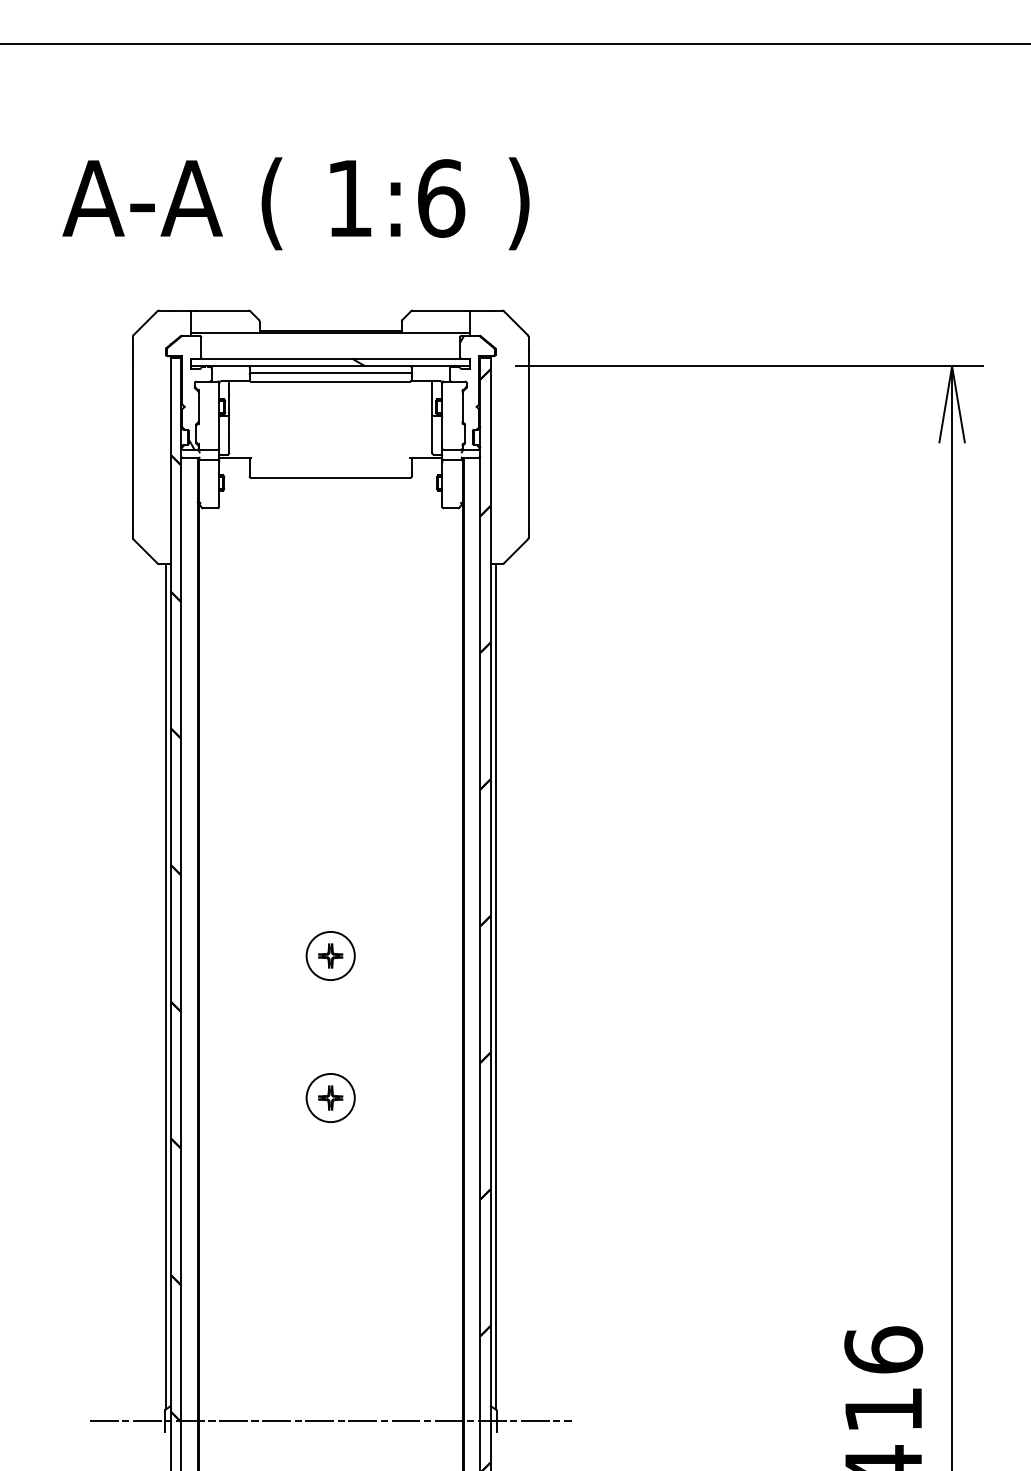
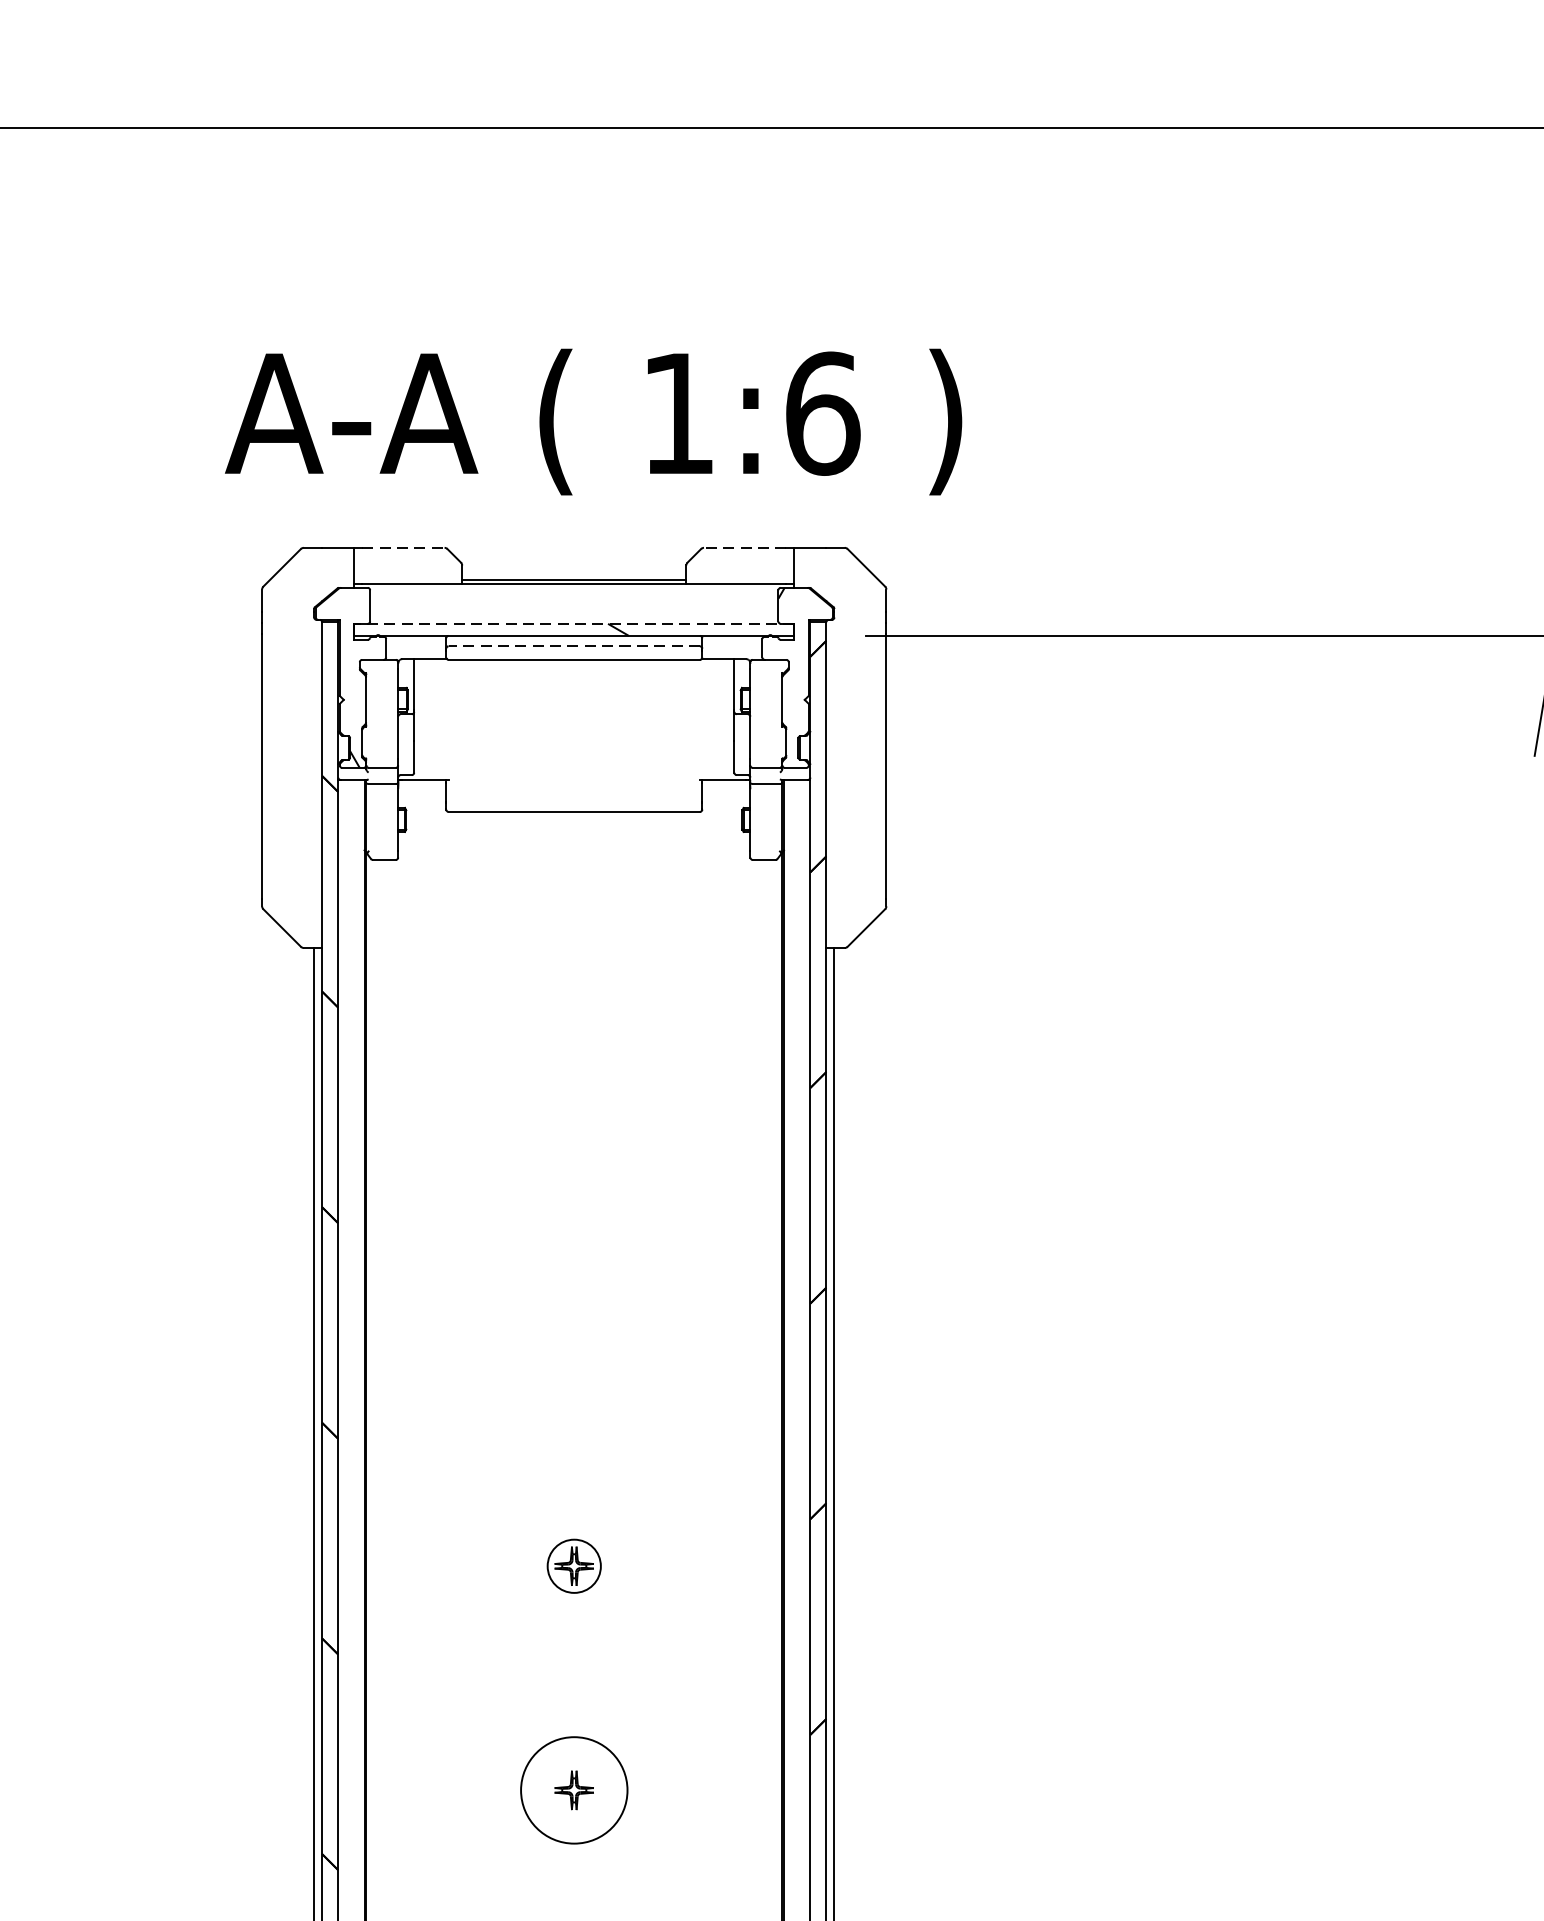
text: (295, 203) -> (592, 421), moved
line: (222, 310) -> (403, 547), solid -> dashed
line: (438, 310) -> (744, 547), solid -> dashed
line: (330, 358) -> (573, 623), solid -> dashed
line: (330, 372) -> (573, 645), solid -> dashed
circle: (330, 955) -> (573, 1565), size x0.7
circle: (330, 1097) -> (573, 1789), size x1.4

